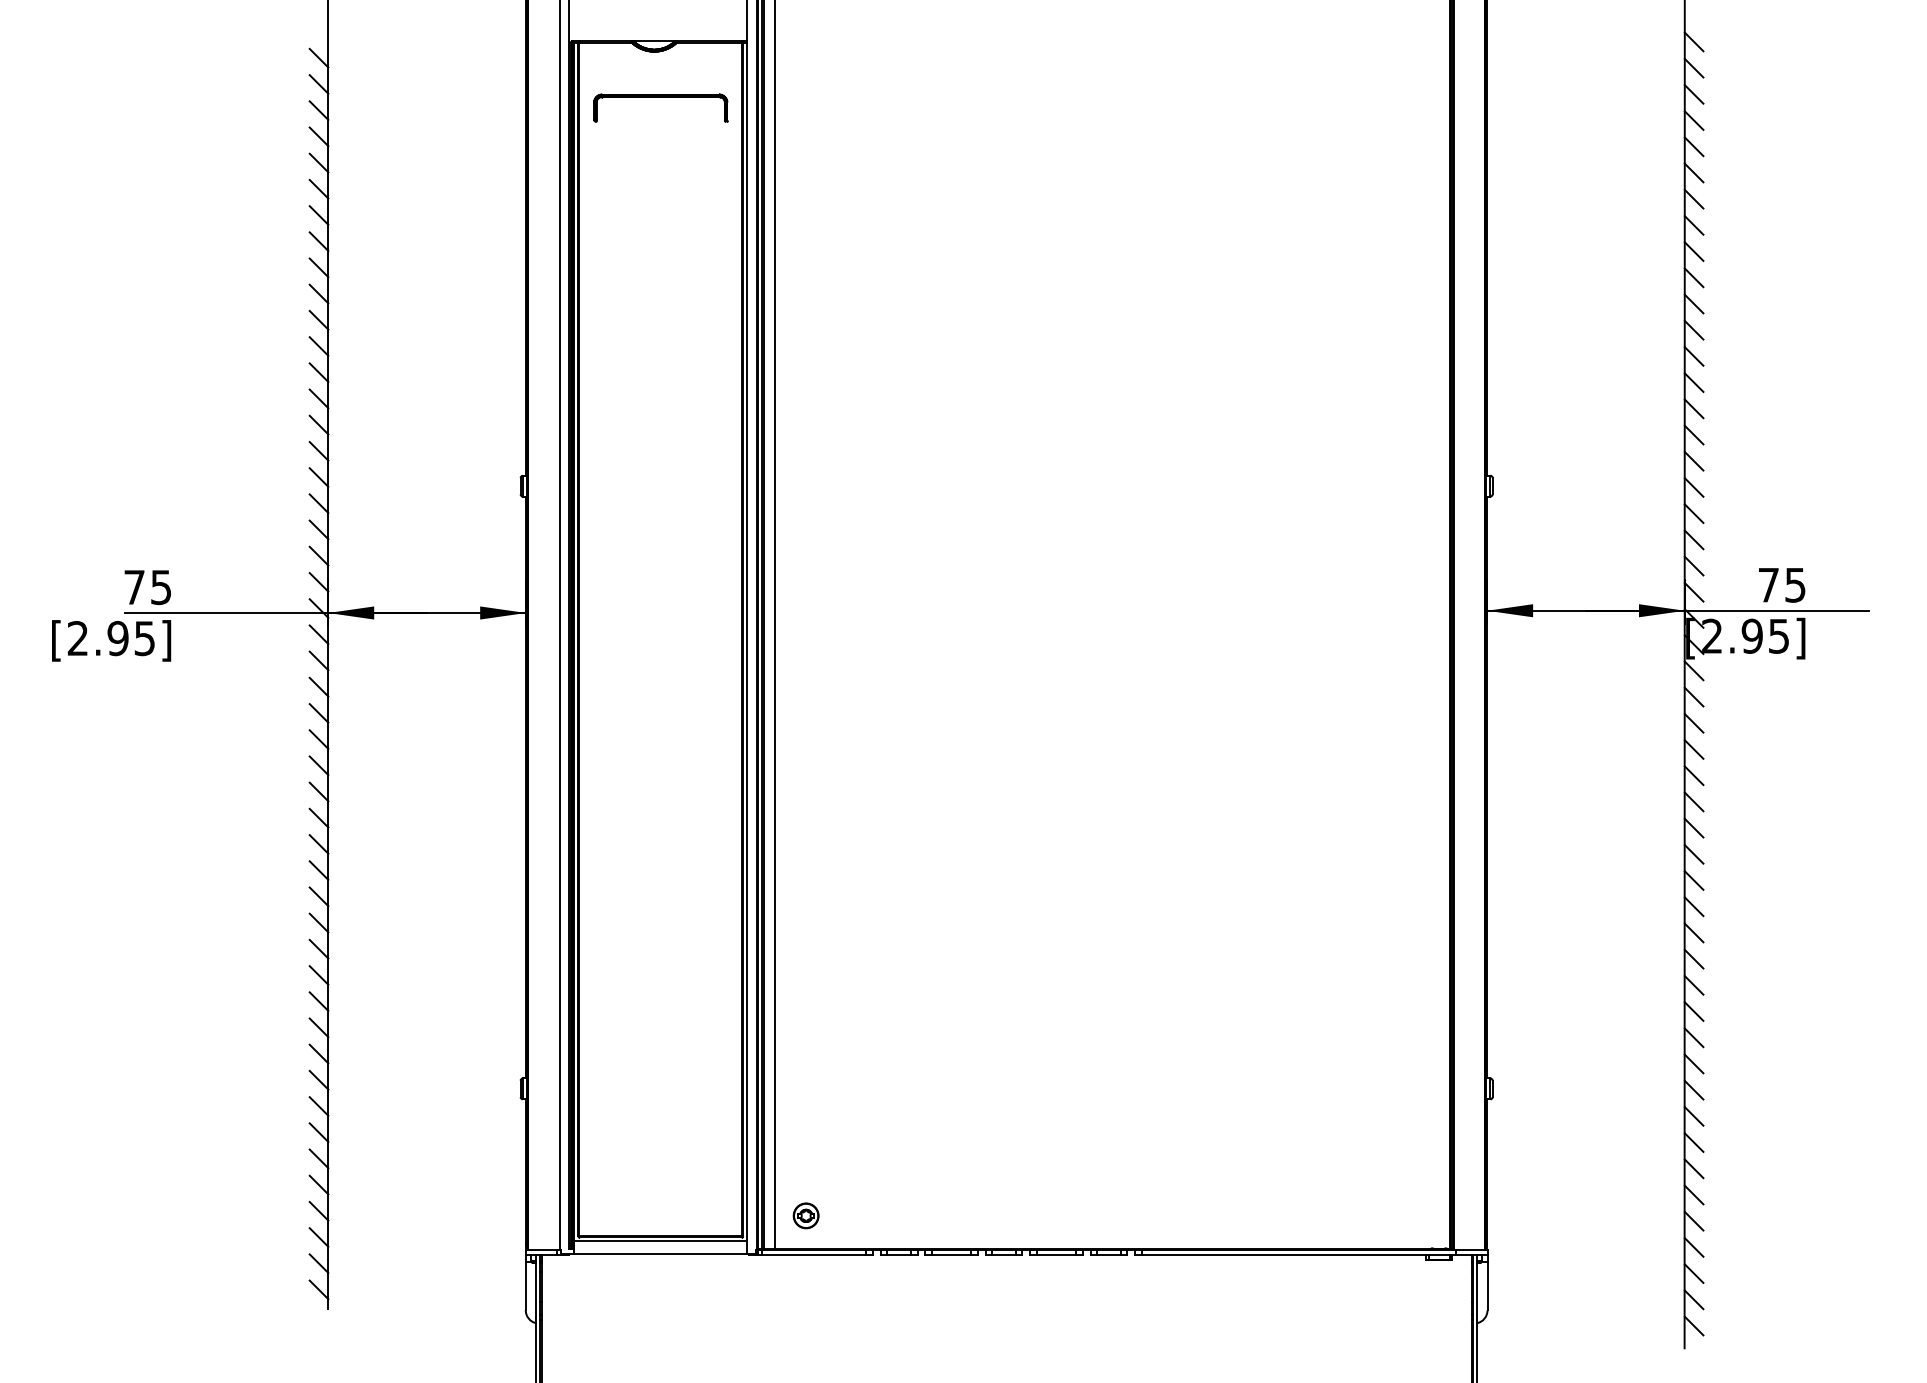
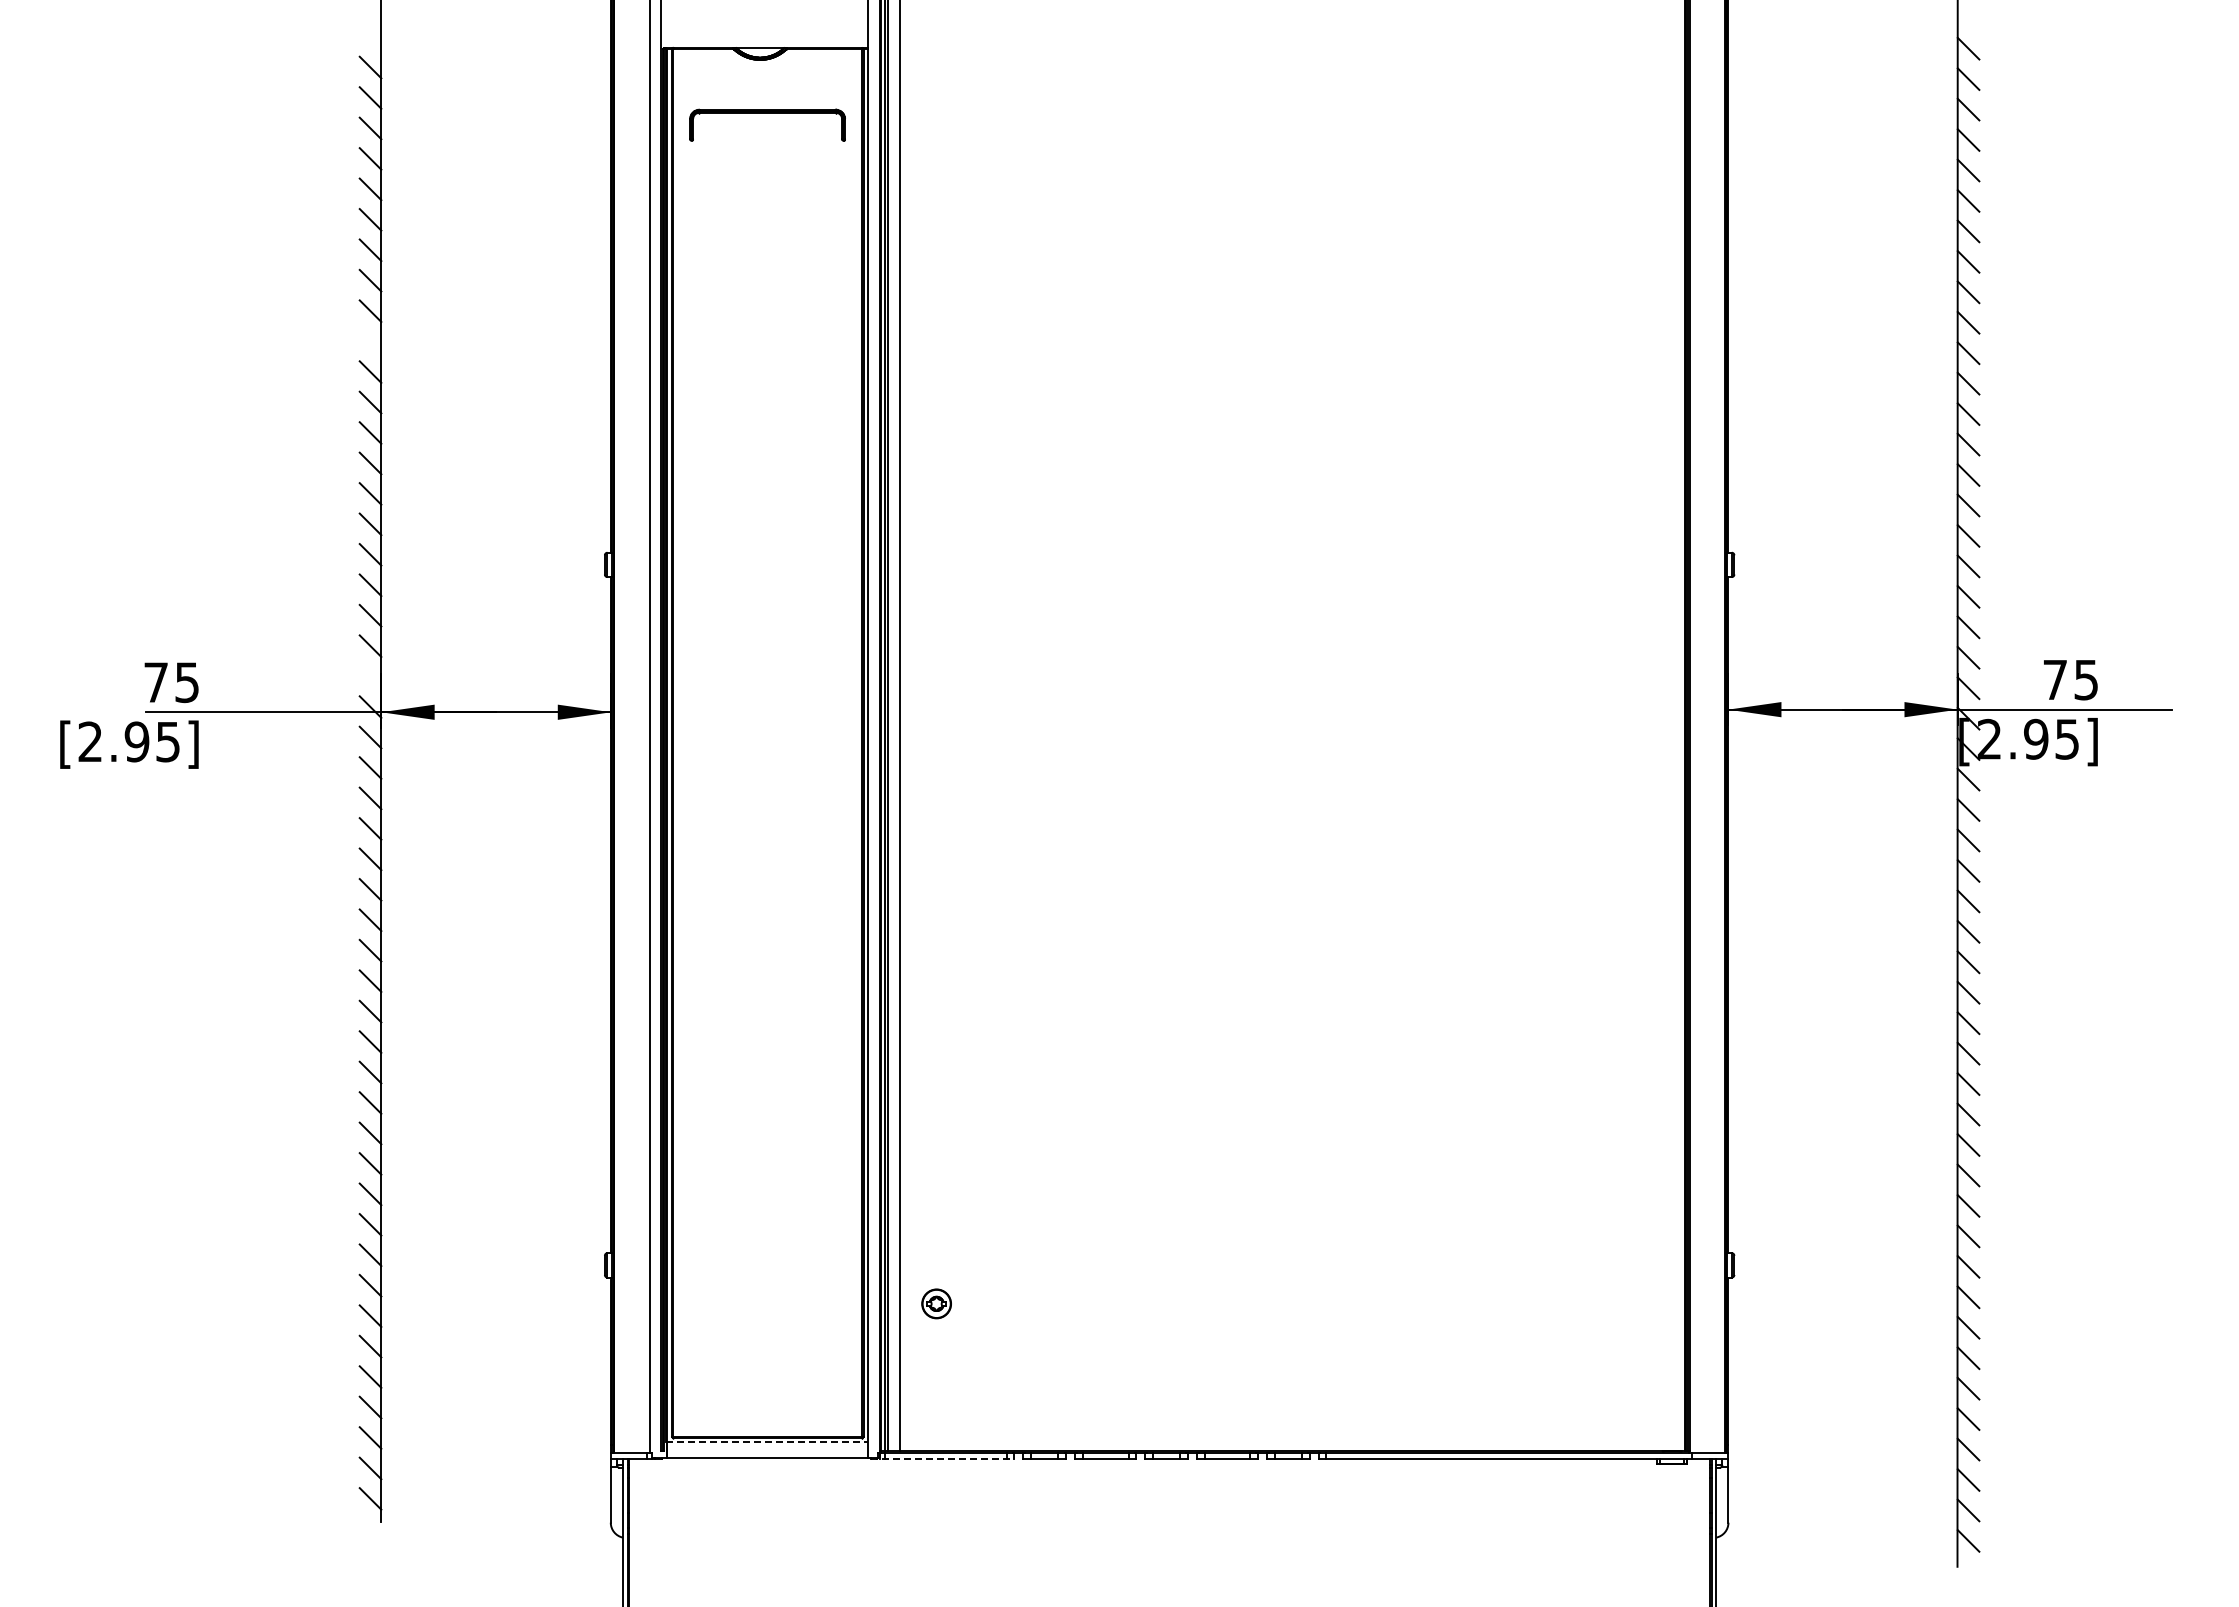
line: (318, 293) -> (370, 341), removed
line: (318, 582) -> (370, 676), removed
part: (806, 1215) -> (936, 1303), moved
line: (660, 1241) -> (767, 1442), solid -> dashed
line: (811, 1255) -> (942, 1458), solid -> dashed

